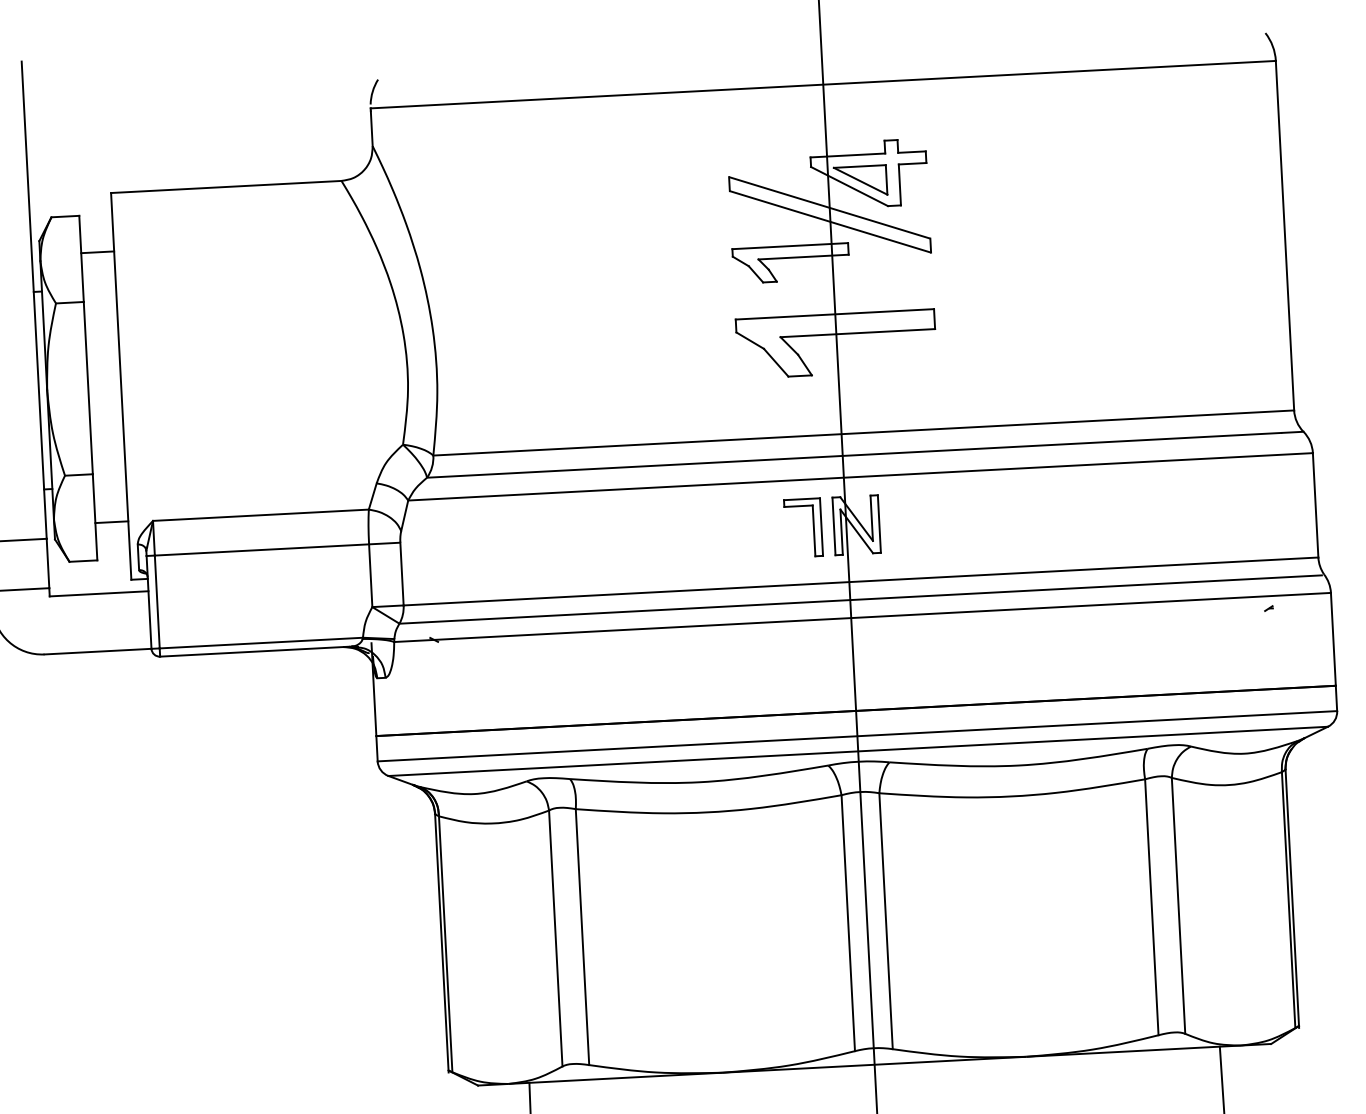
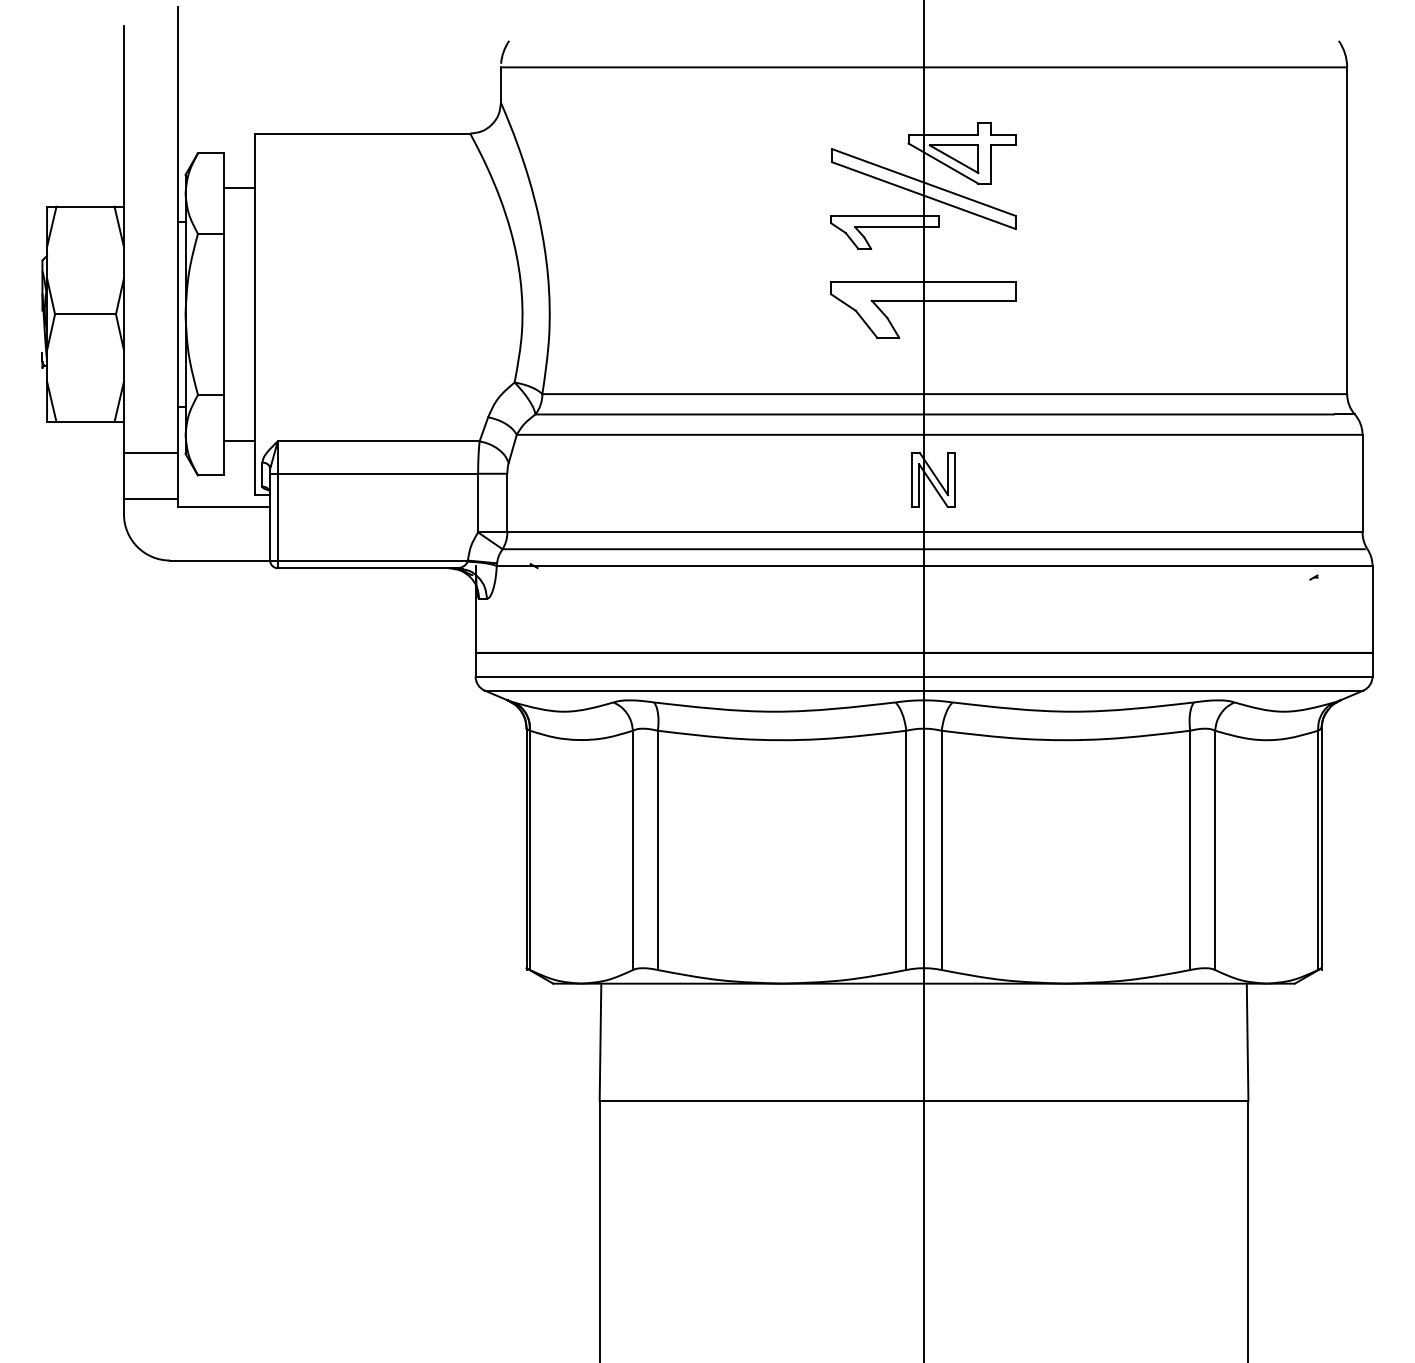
part: (813, 527) -> (893, 479), removed

